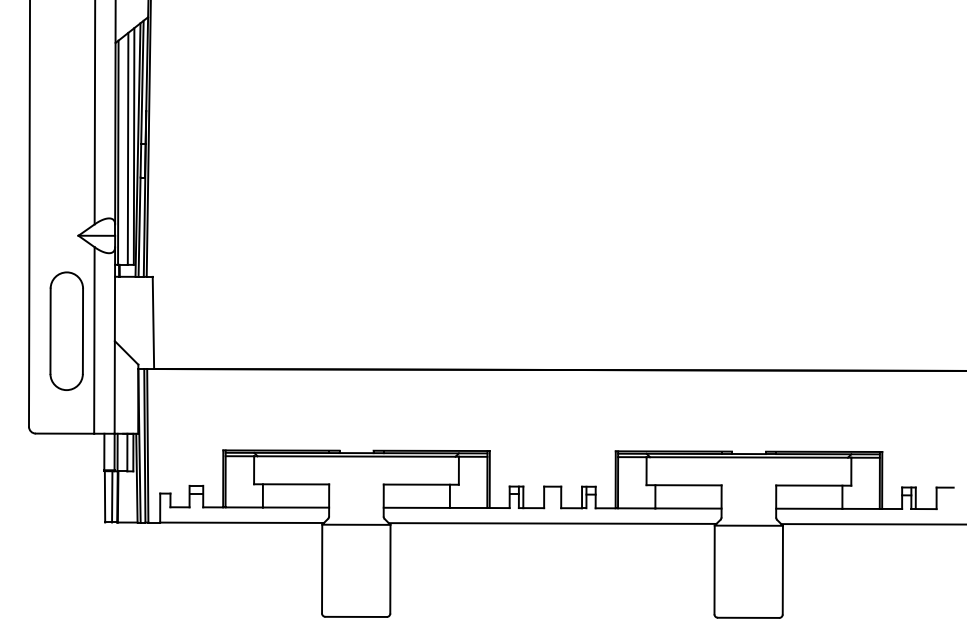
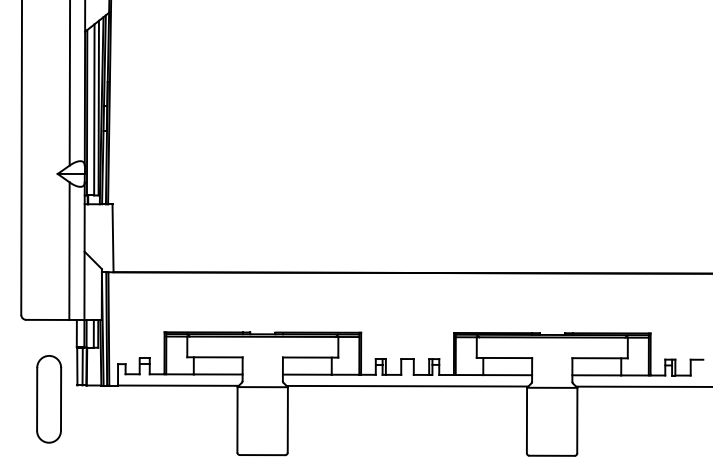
part: (66, 330) -> (48, 398), moved

